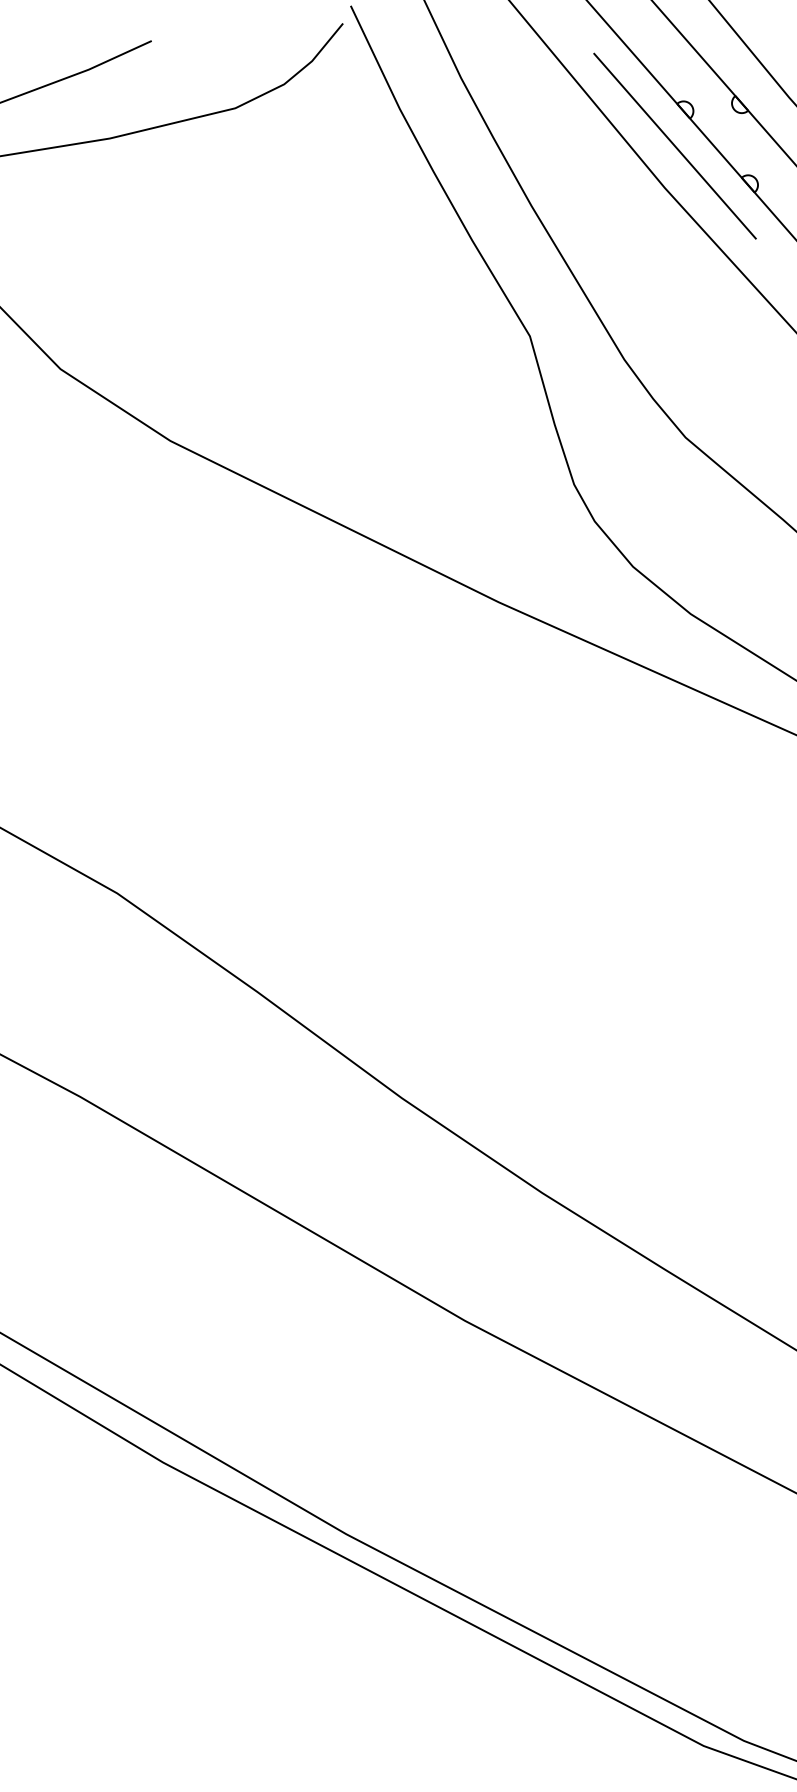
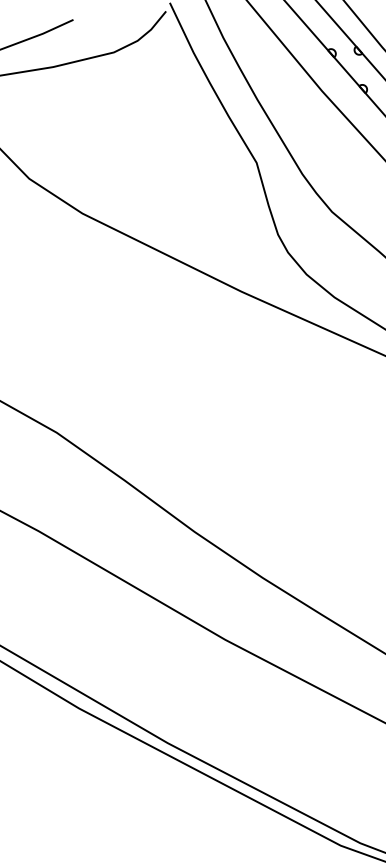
line: (674, 145) -> (326, 70), removed

